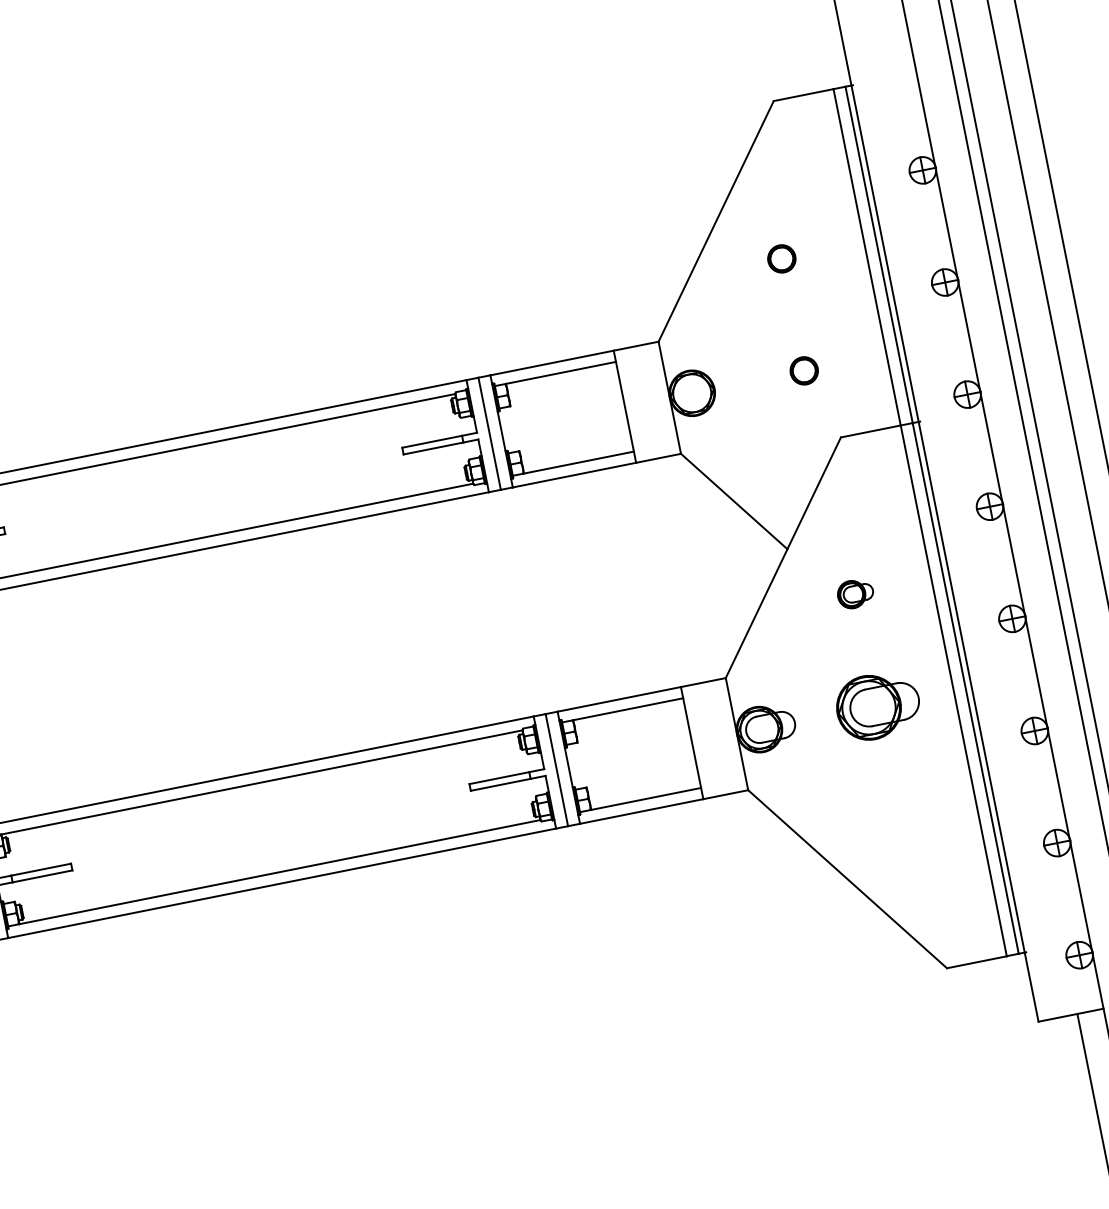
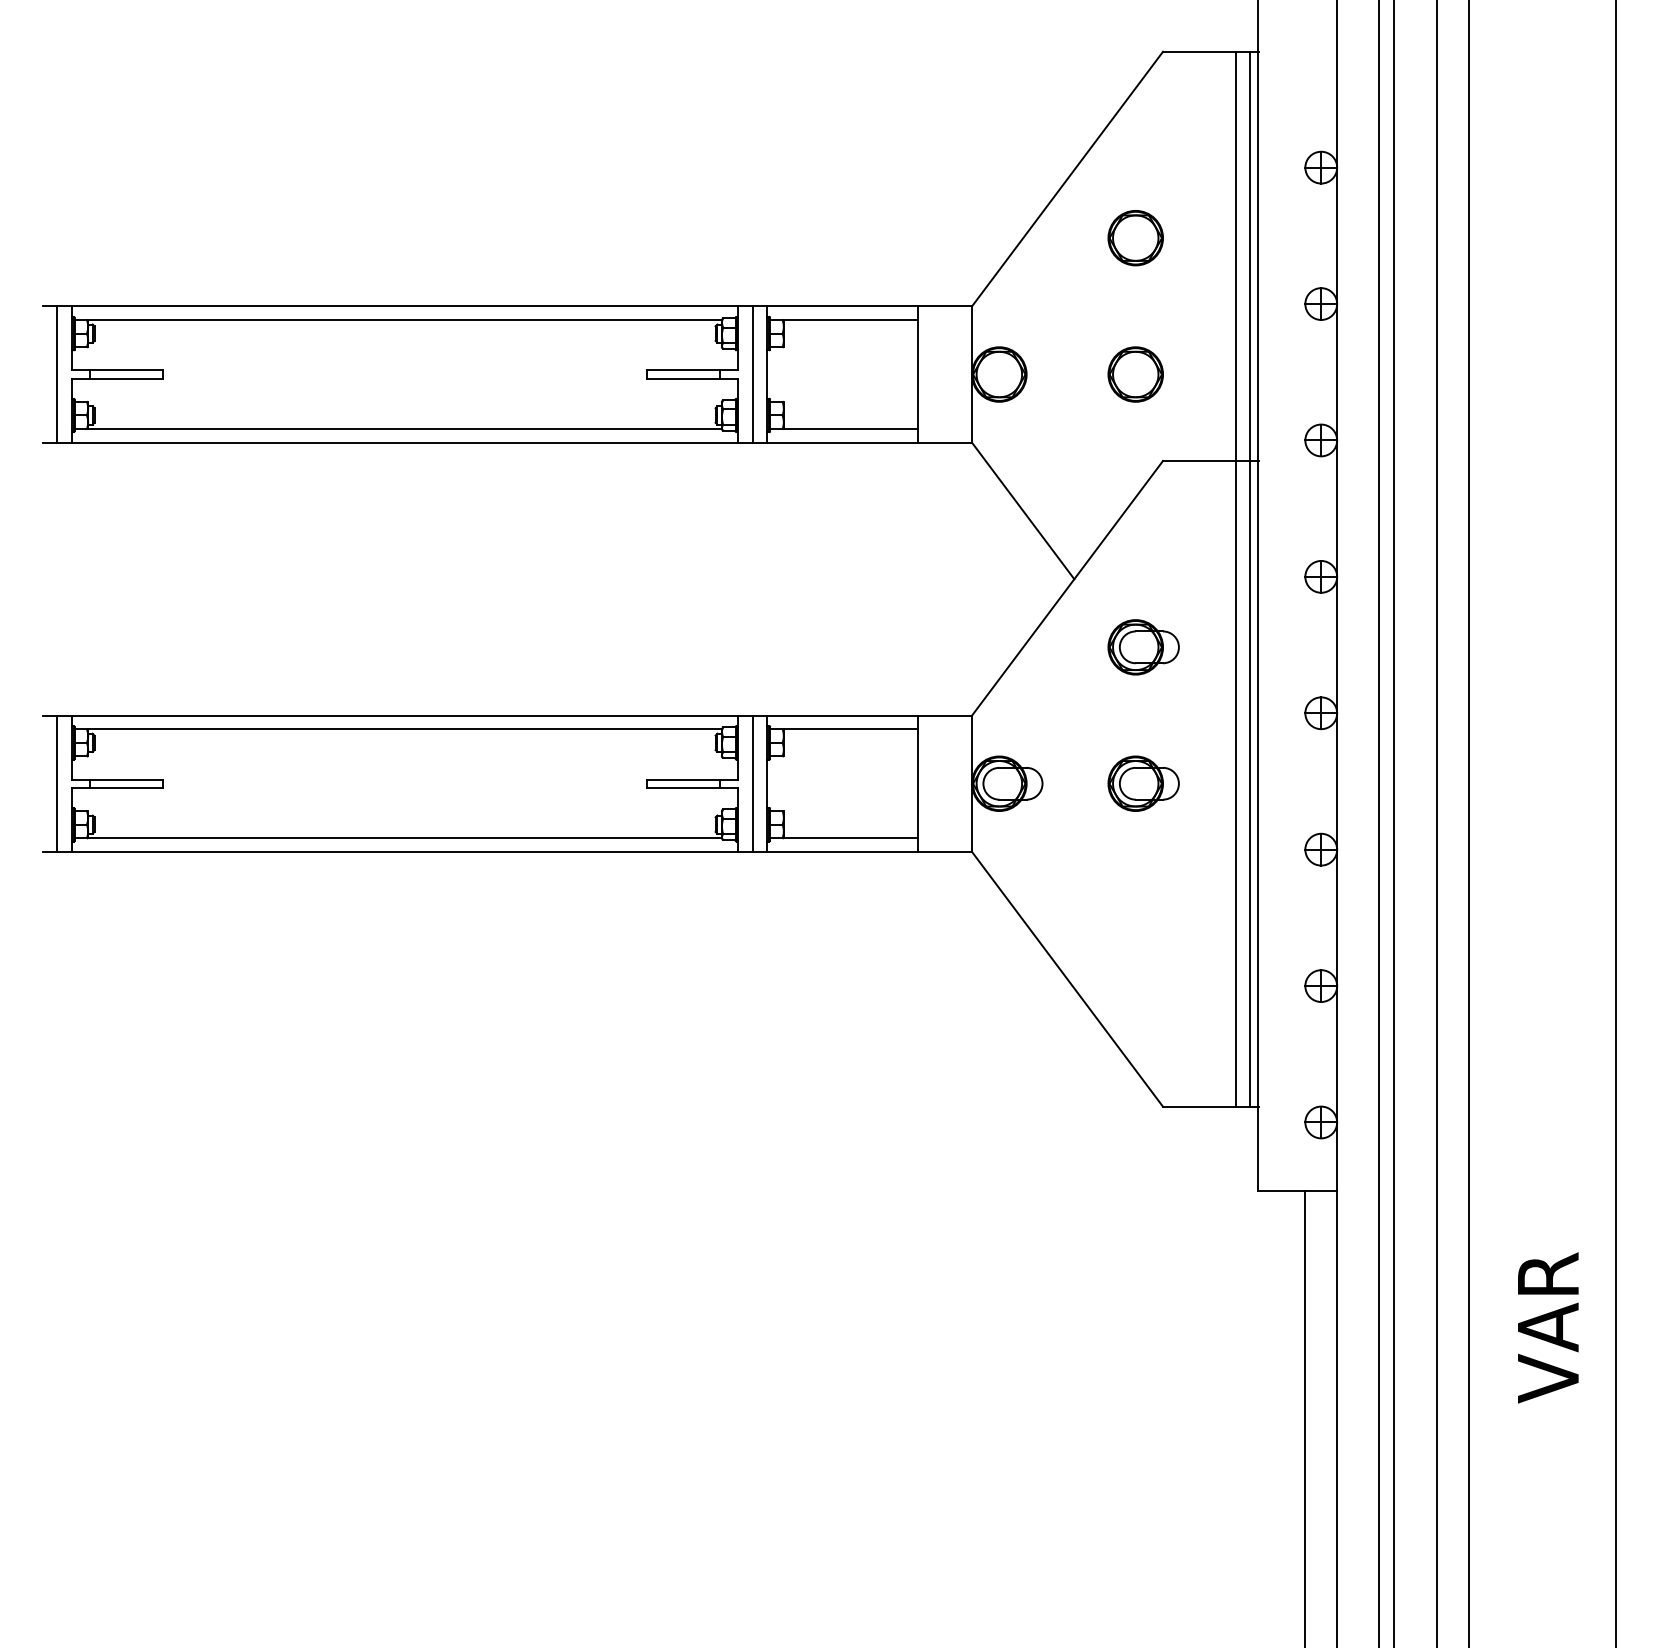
part: (781, 259) -> (1135, 238), size x1.67
part: (804, 370) -> (1135, 374), size x1.67
part: (855, 593) -> (1143, 647), size x1.67
part: (877, 705) -> (1143, 783), size x0.71

